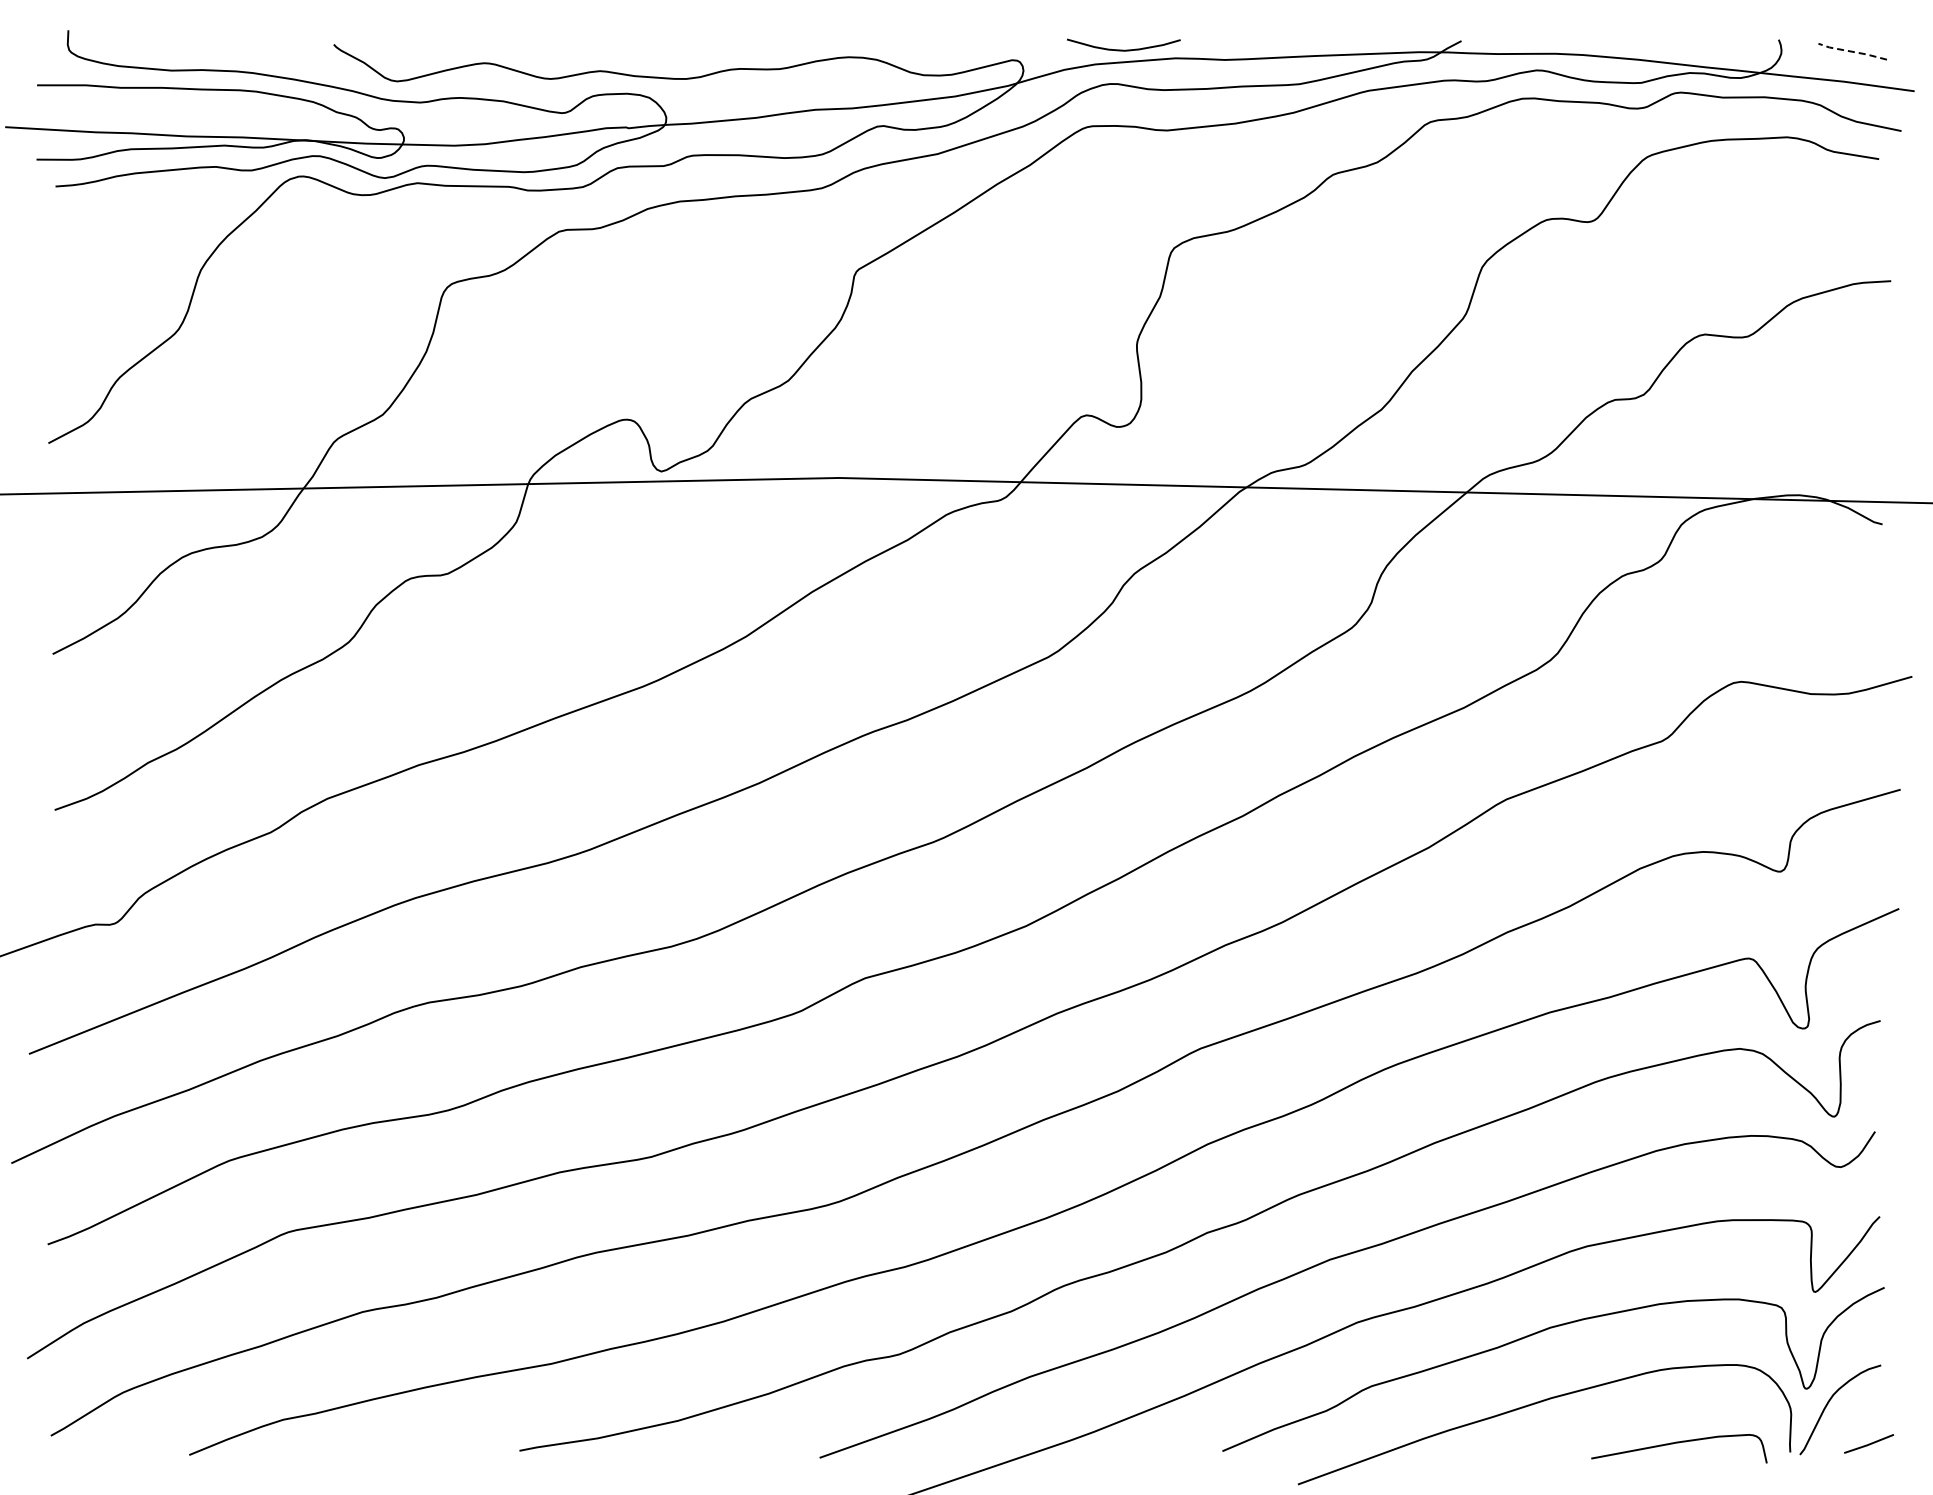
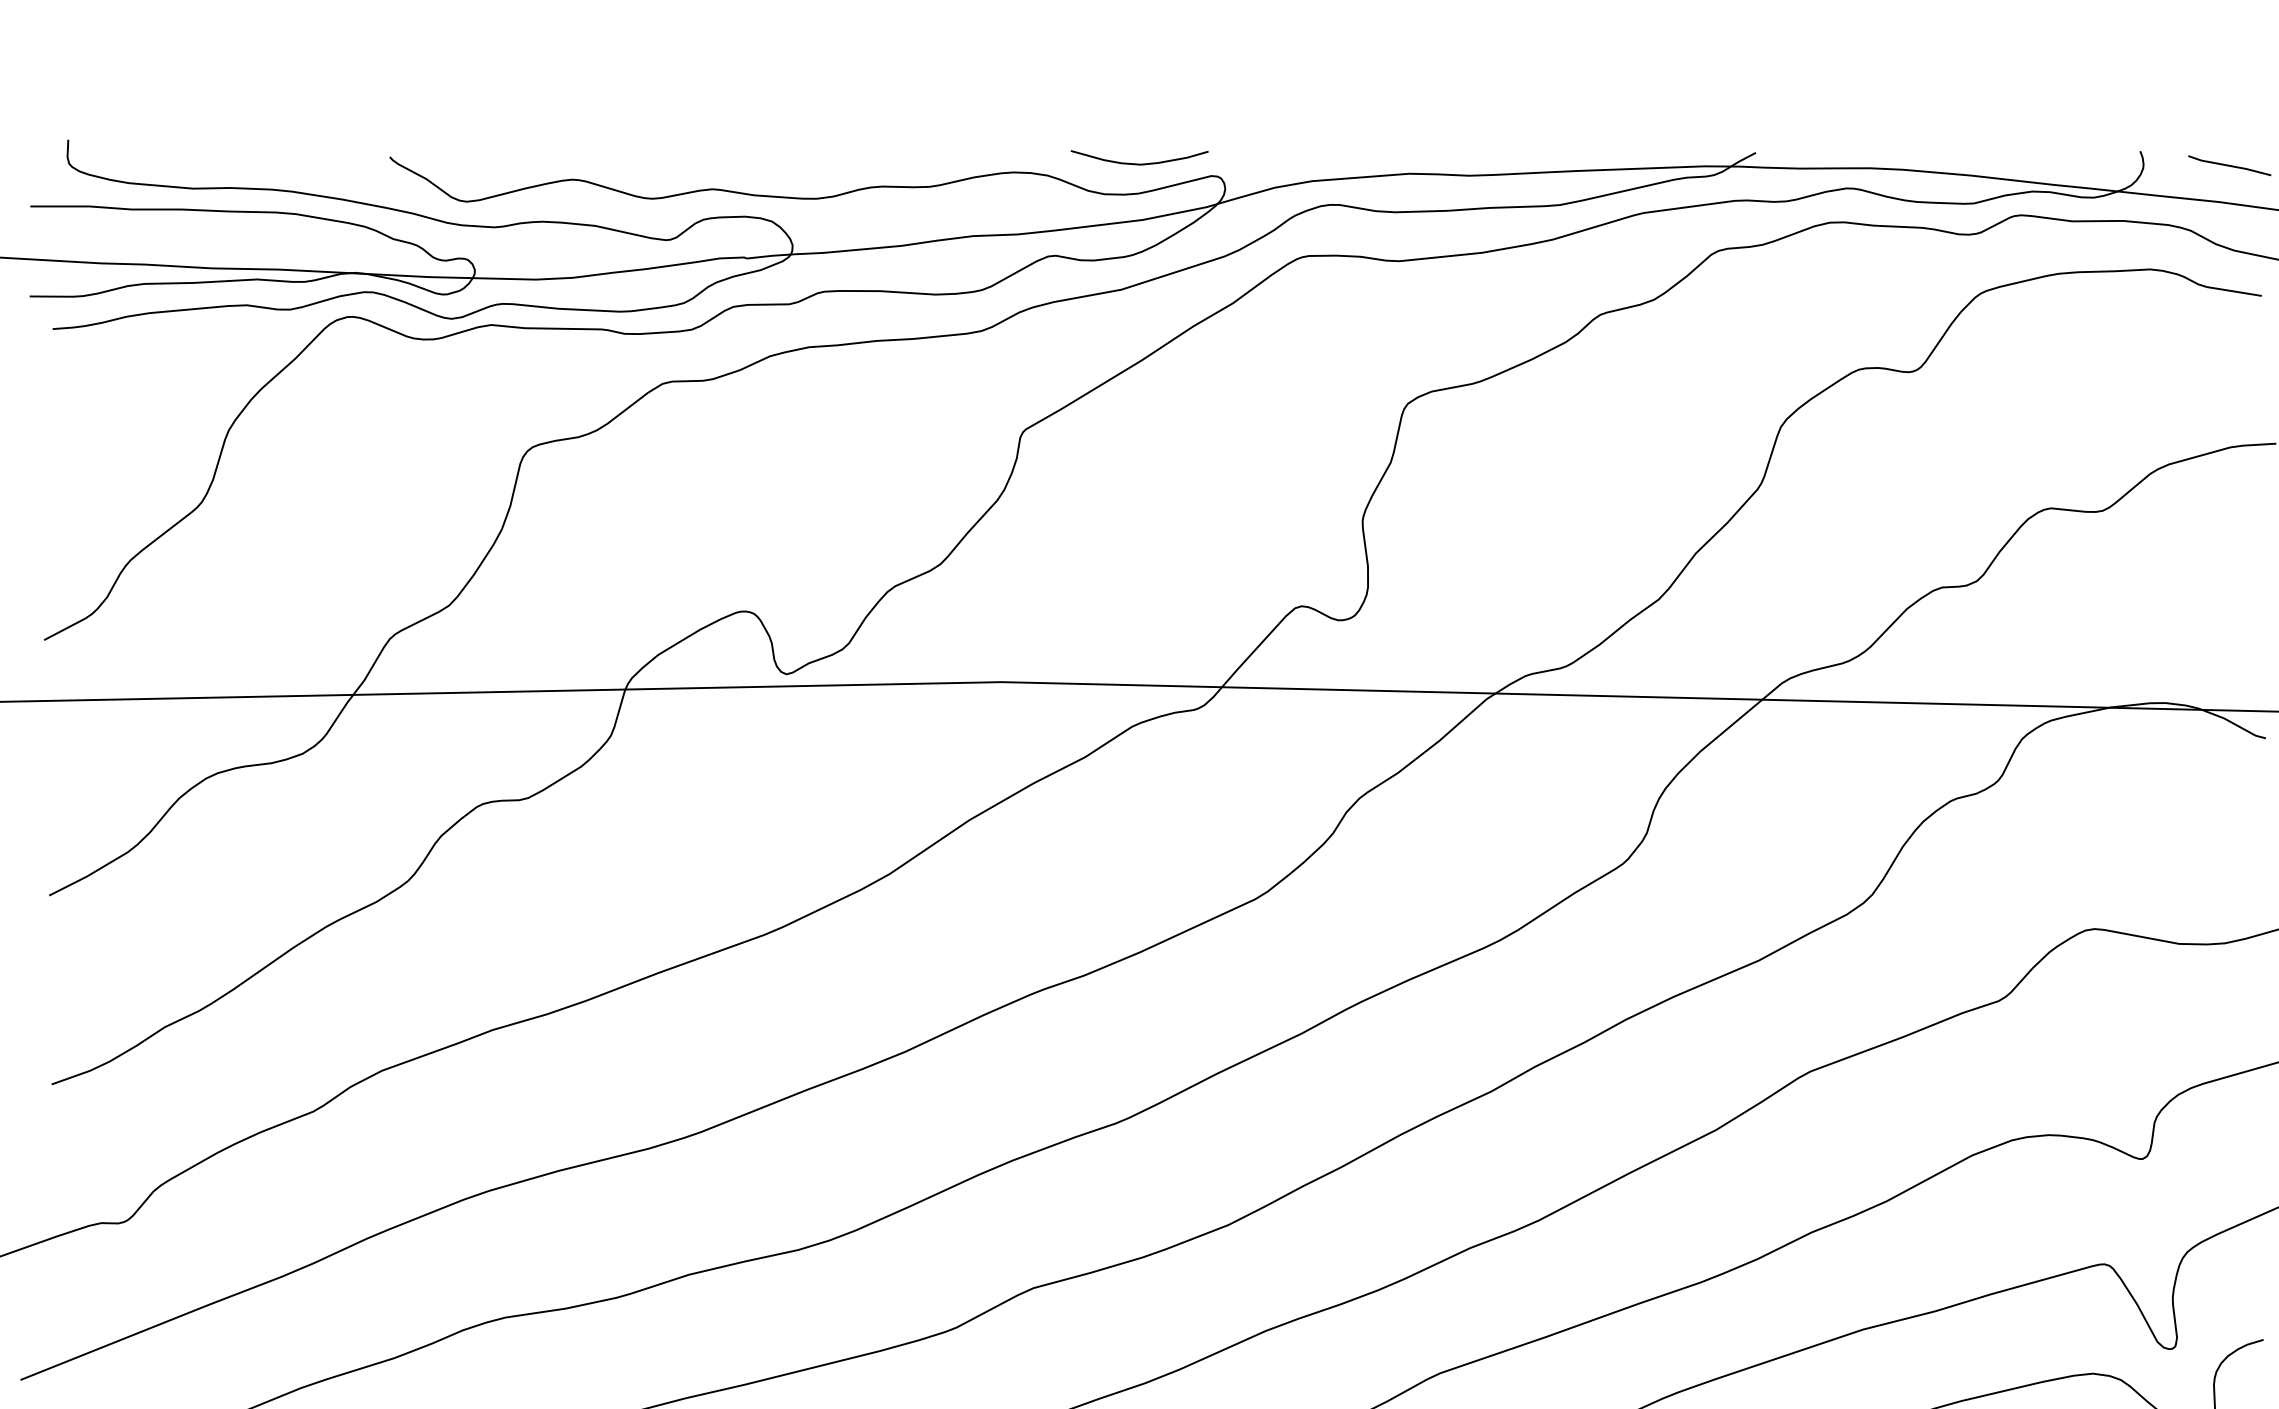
curve: (1123, 49) -> (1139, 163), moved
line: (1852, 51) -> (2229, 165), dashed -> solid

